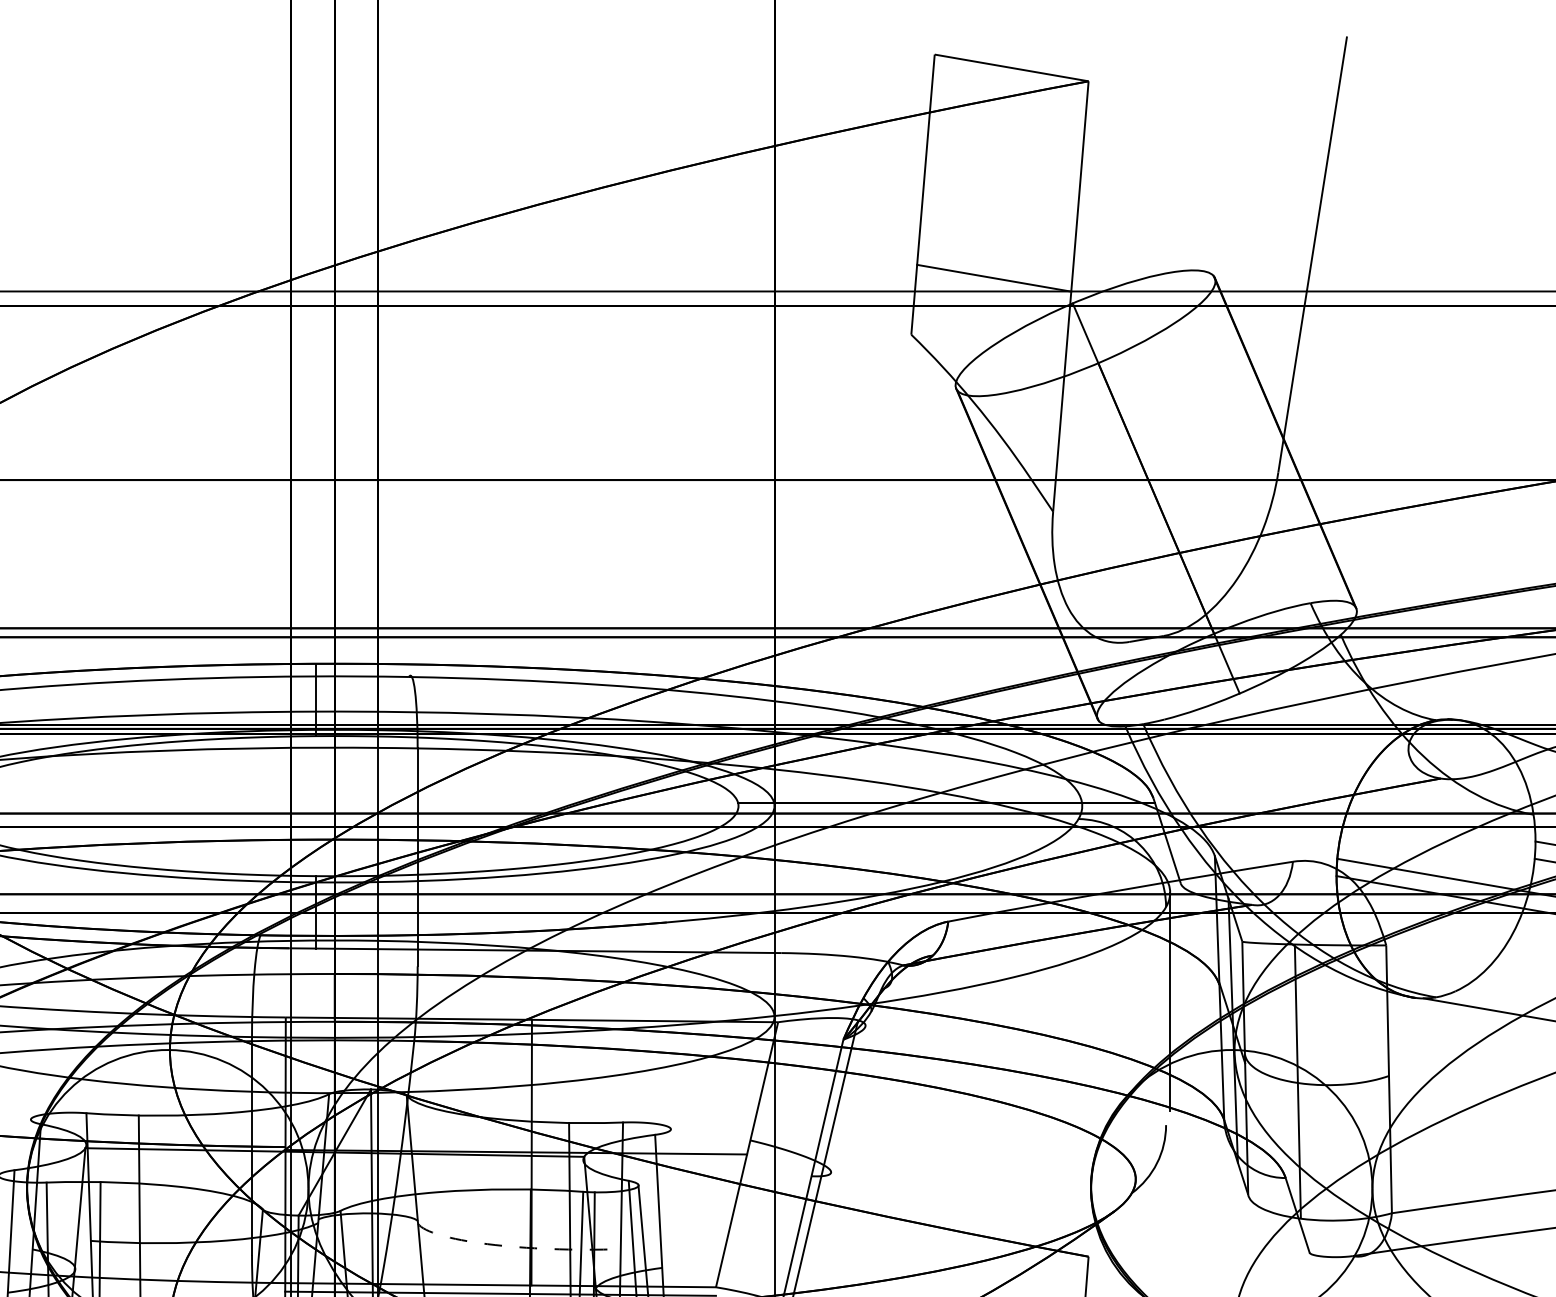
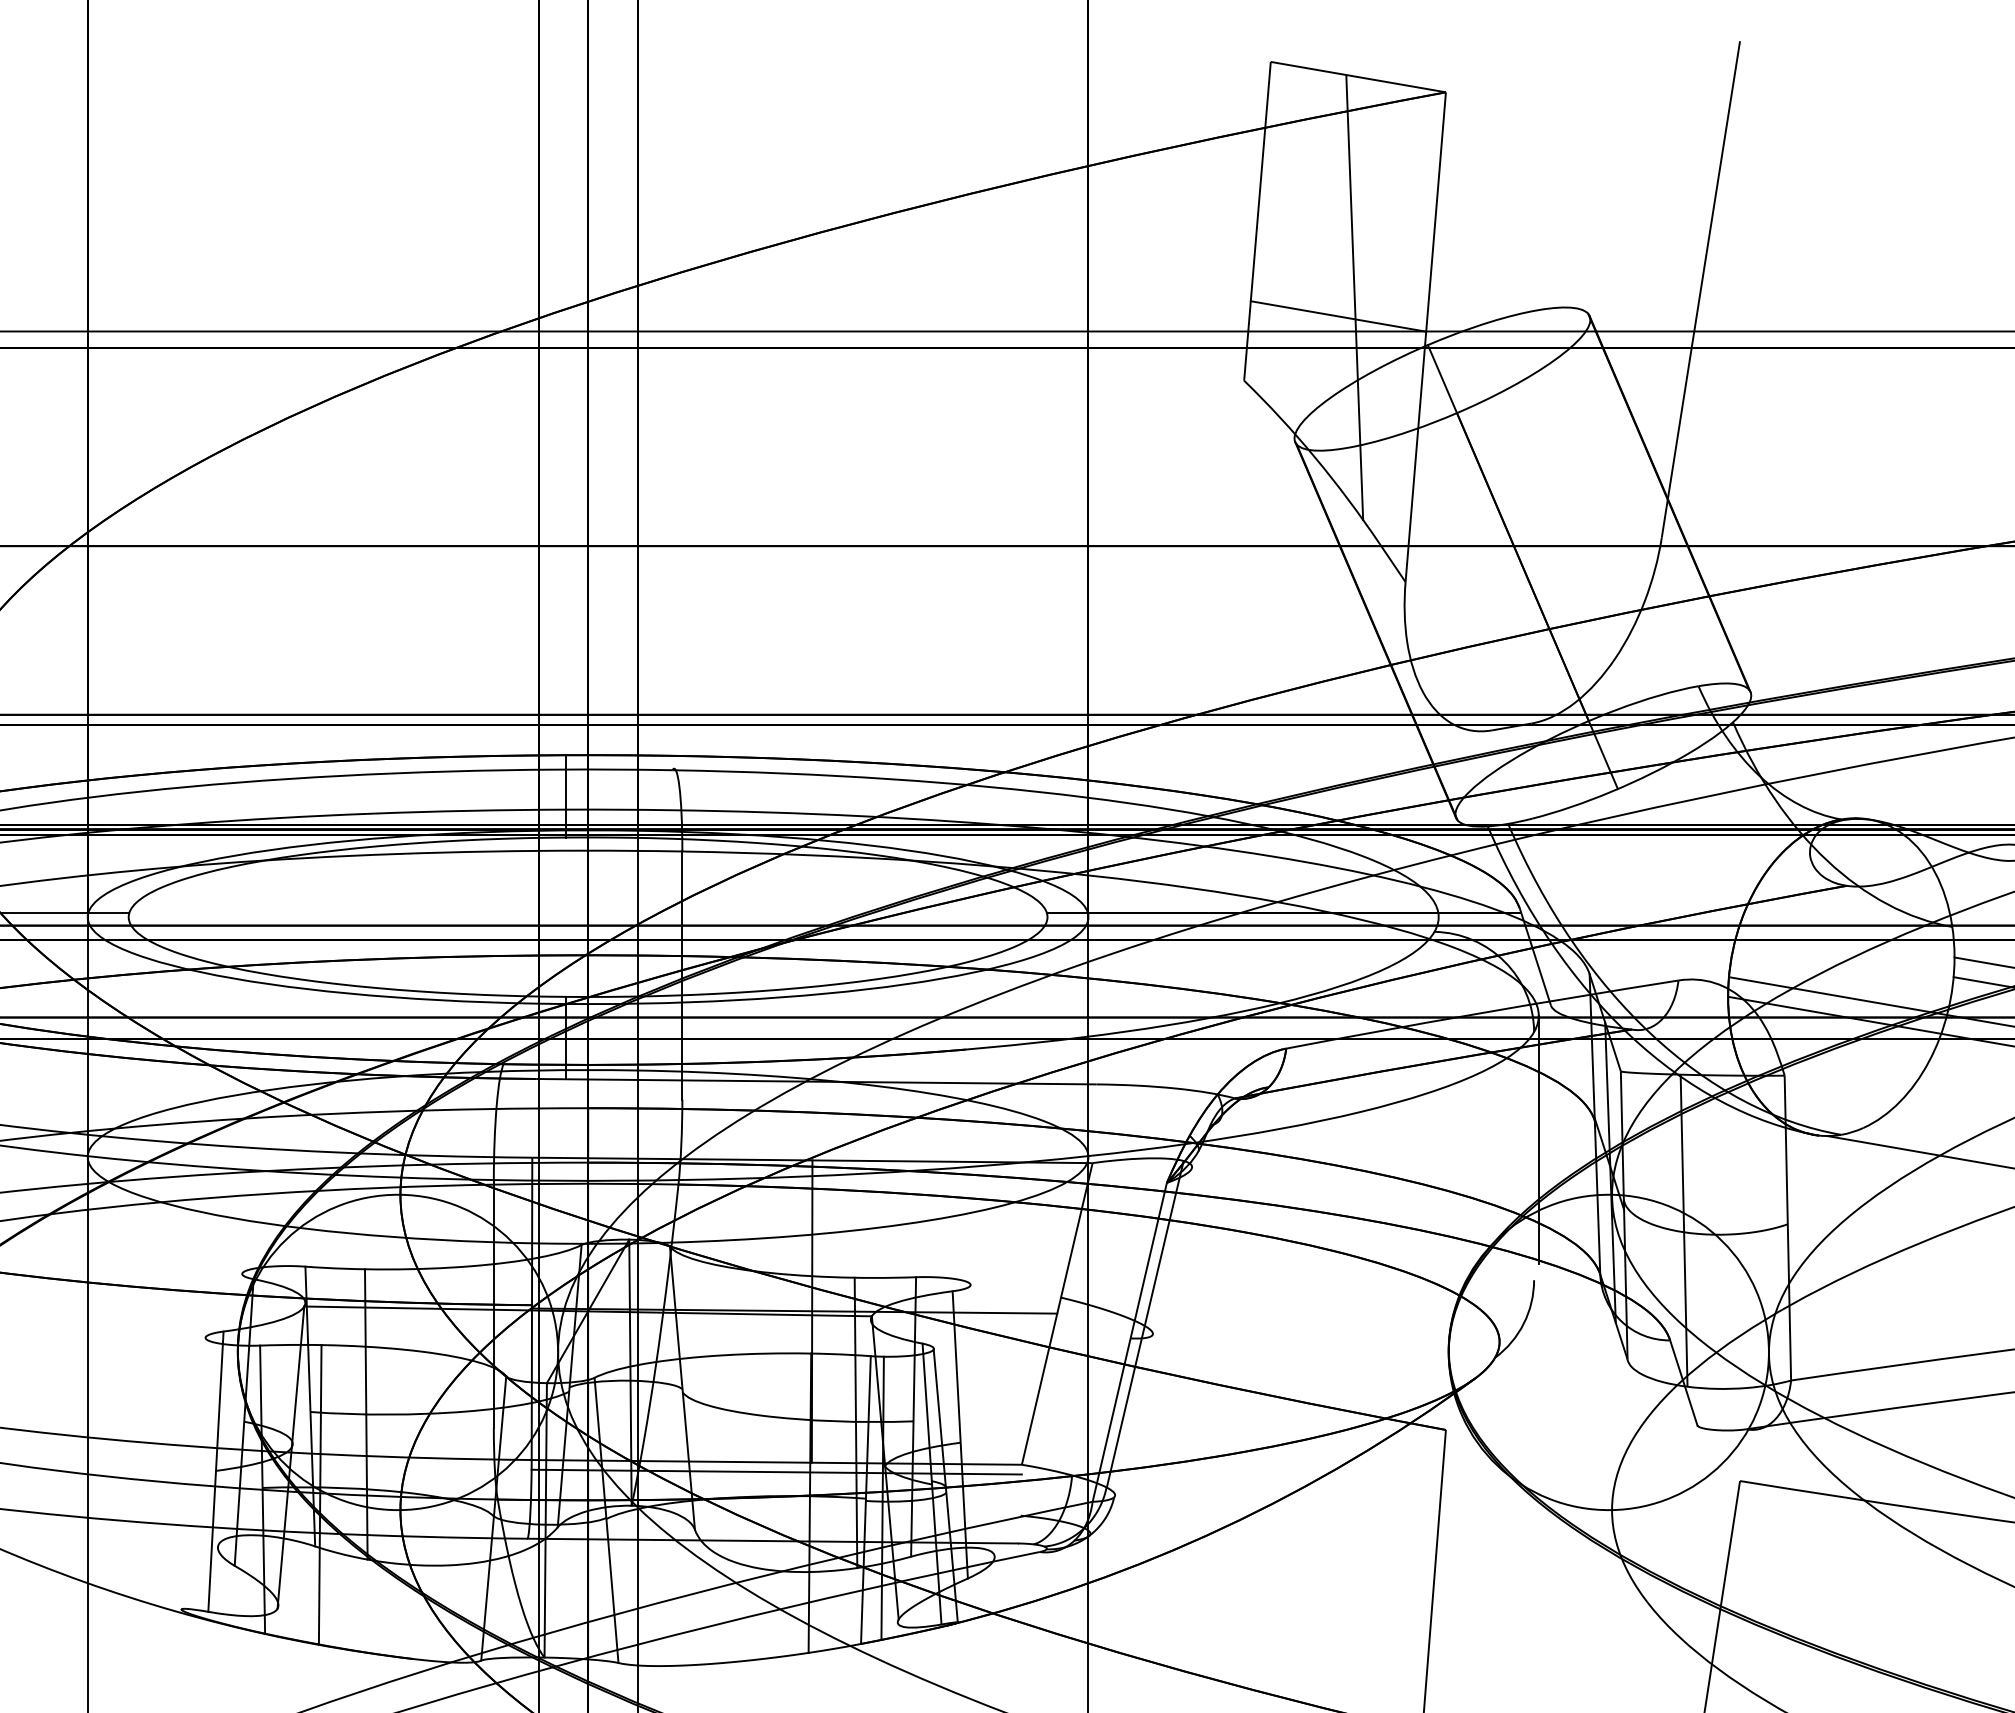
line: (1008, 261) -> (1354, 297), added
arc: (509, 1246) -> (786, 1418), dashed -> solid

